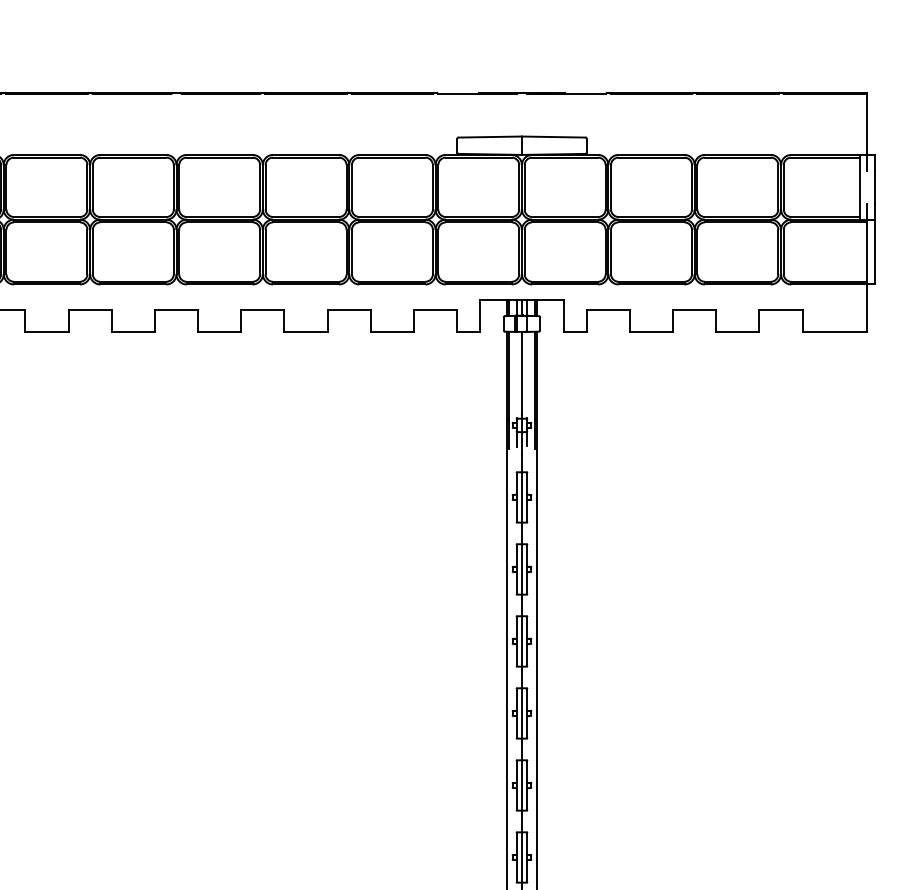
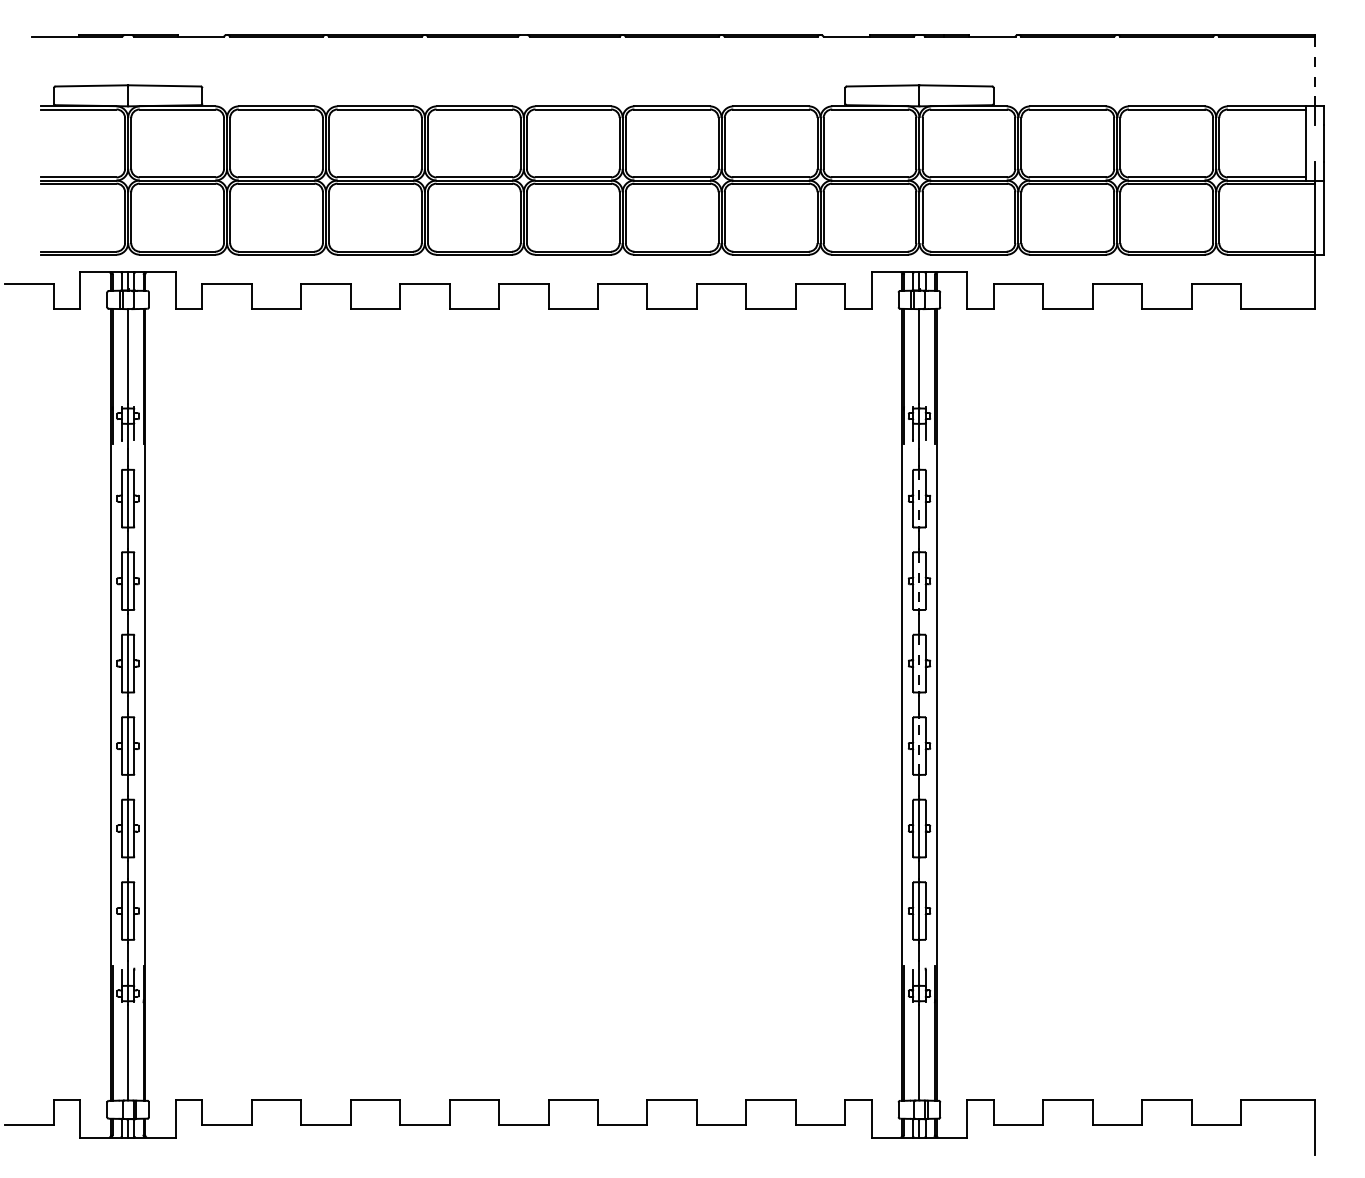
line: (867, 124) -> (1315, 71), solid -> dashed
line: (521, 498) -> (919, 499), solid -> dashed
line: (521, 569) -> (919, 581), solid -> dashed
line: (521, 642) -> (919, 664), solid -> dashed
line: (521, 712) -> (919, 745), solid -> dashed

